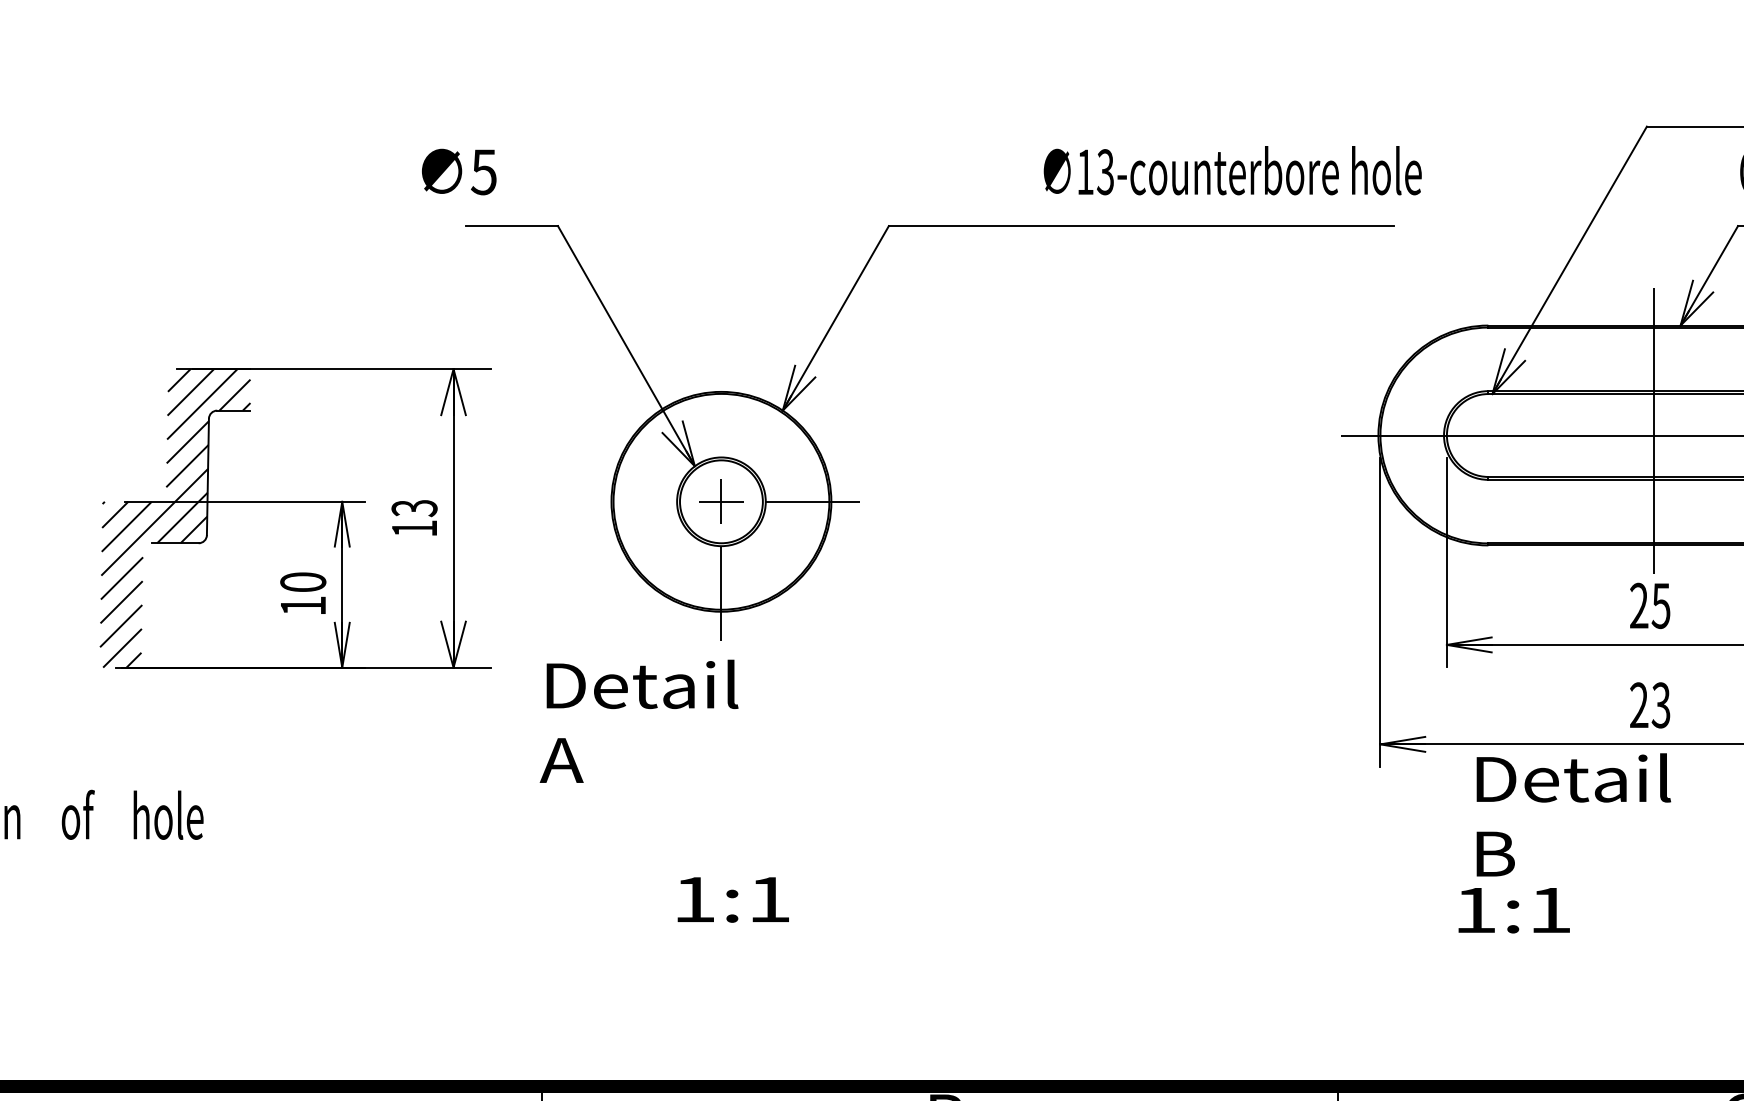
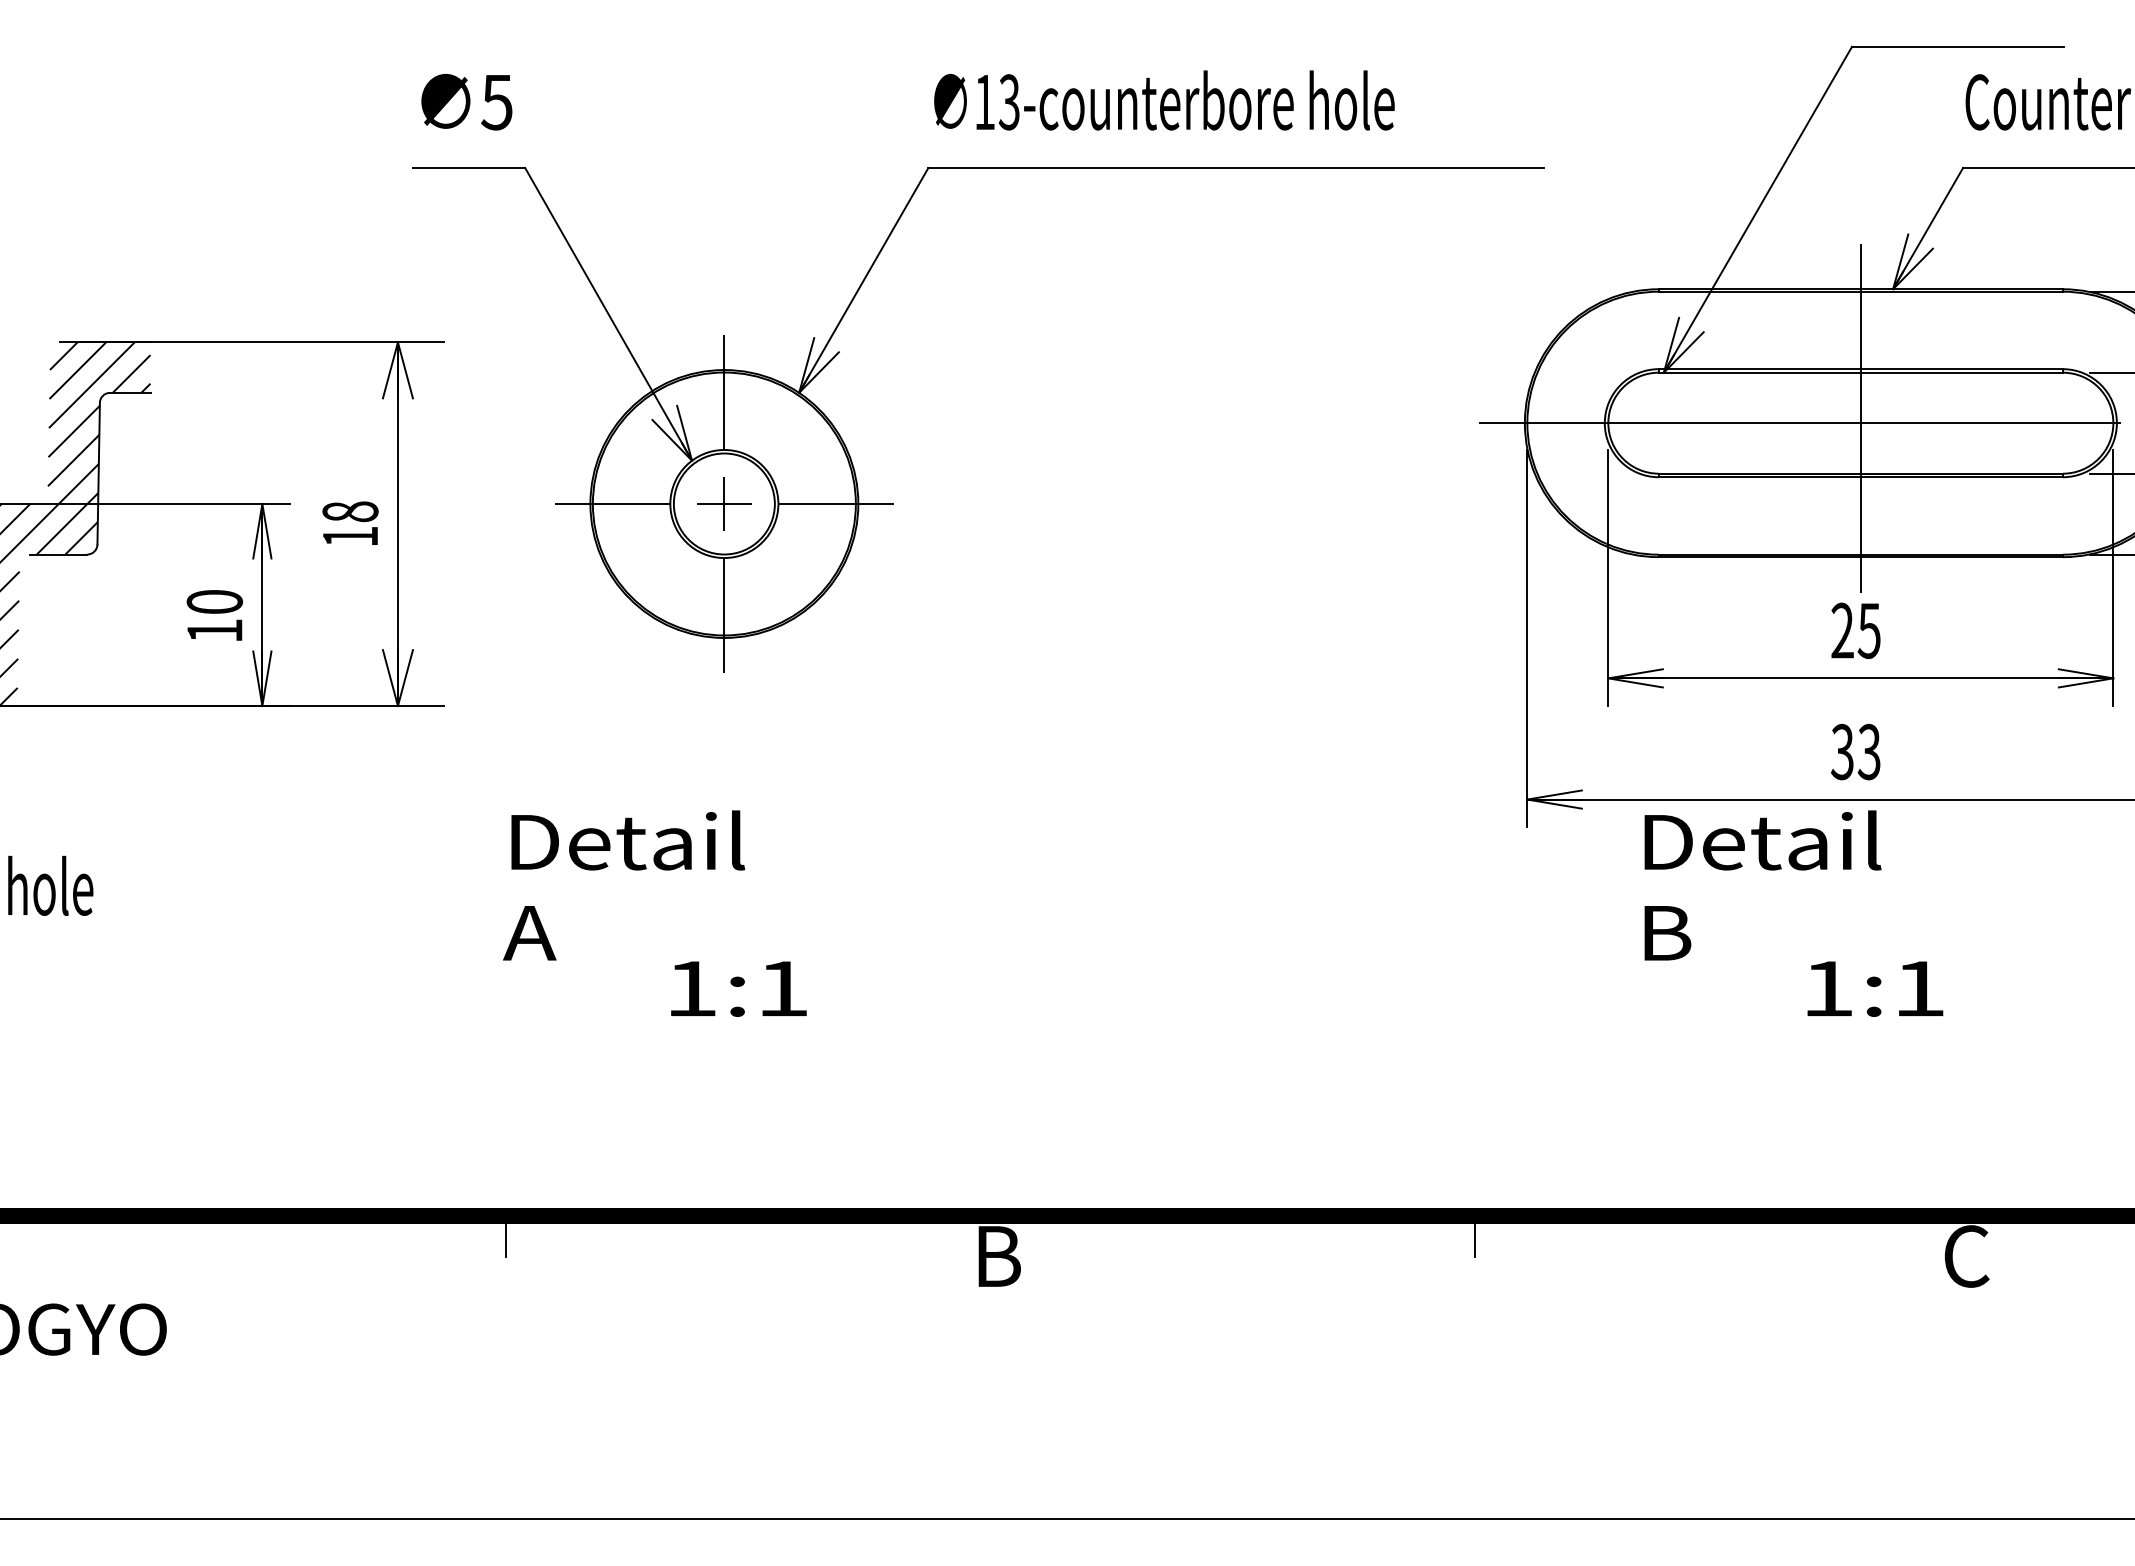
text: (1232, 170) -> (1164, 100), moved
text: (458, 171) -> (466, 101), moved
line: (721, 409) -> (724, 391), added
line: (629, 502) -> (612, 504), added
text: (414, 507) -> (350, 511), 13 -> 18
text: (1639, 705) -> (1842, 752), 23 -> 33
text: (639, 721) -> (624, 885), moved
text: (1514, 910) -> (1875, 988), moved

